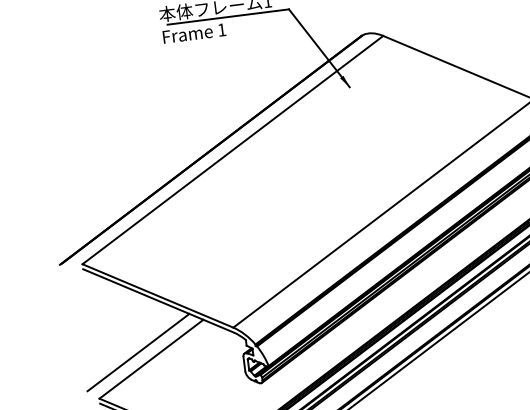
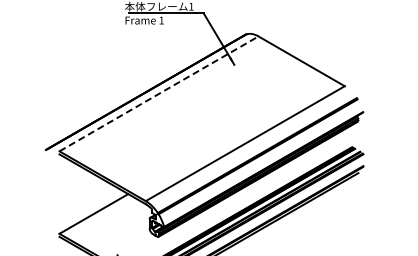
line: (233, 149) -> (159, 93), solid -> dashed
line: (138, 351) -> (86, 208), removed

